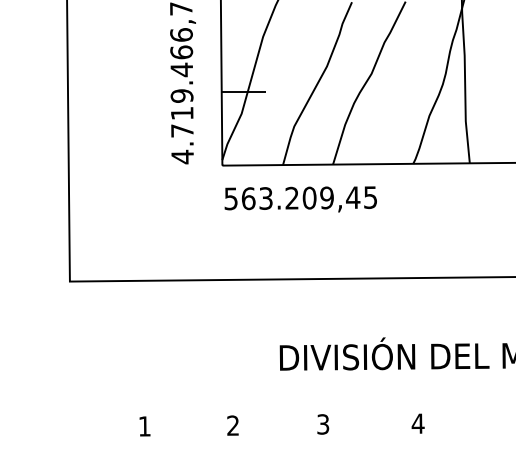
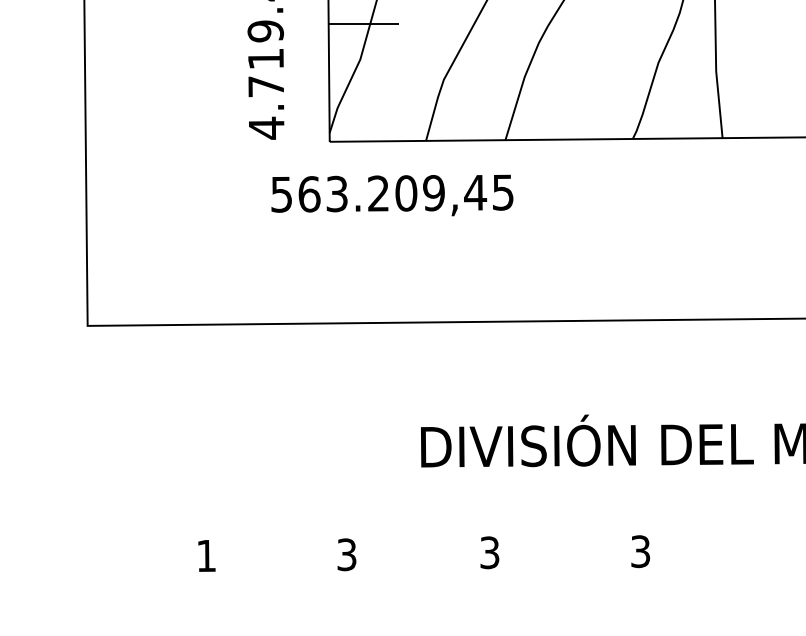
text: (300, 199) -> (391, 195), moved
text: (417, 423) -> (639, 551), 4 -> 3
text: (233, 425) -> (347, 554), 2 -> 3

